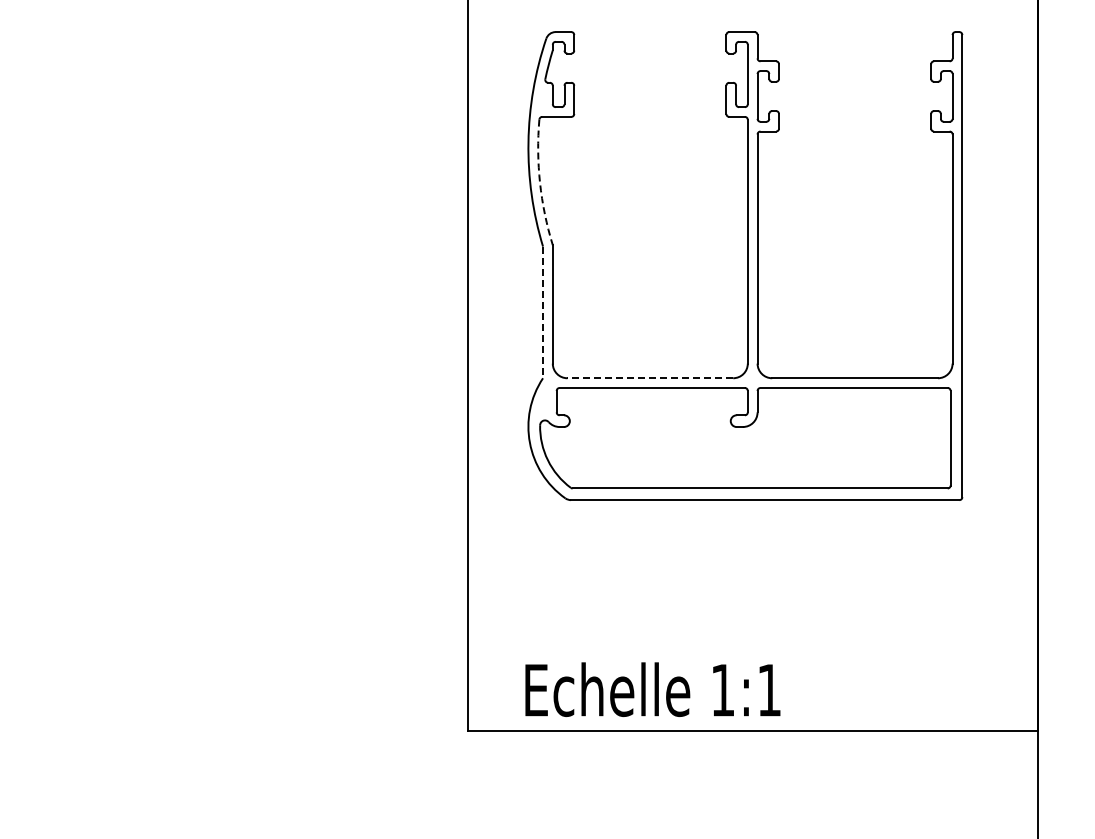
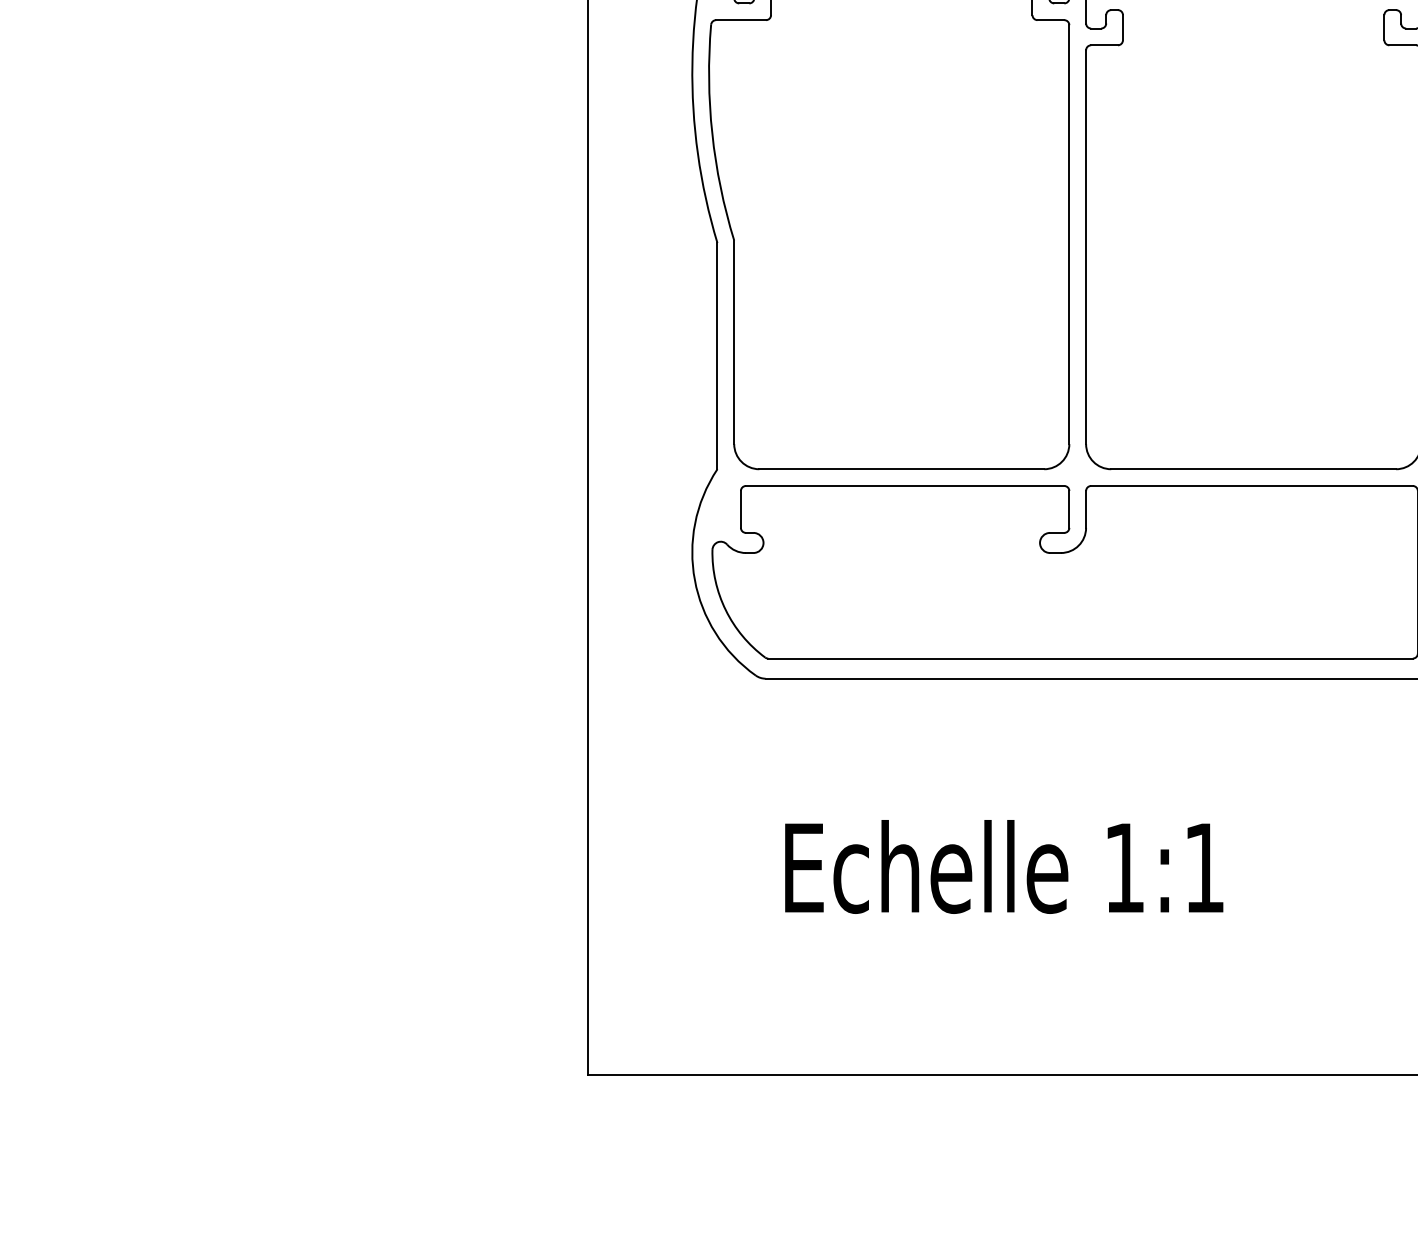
arc: (540, 183) -> (713, 134), dashed -> solid
line: (543, 312) -> (718, 356), dashed -> solid
line: (650, 378) -> (902, 469), dashed -> solid
text: (652, 689) -> (1003, 866), moved

